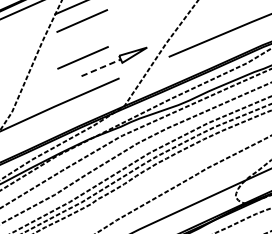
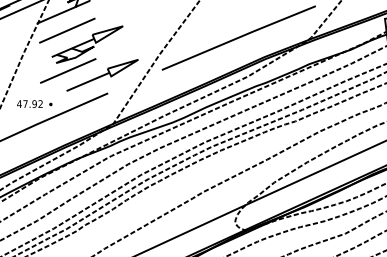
part: (100, 33) -> (87, 44), added
line: (101, 67) -> (88, 81), dashed -> solid
part: (52, 87) -> (34, 103), added

